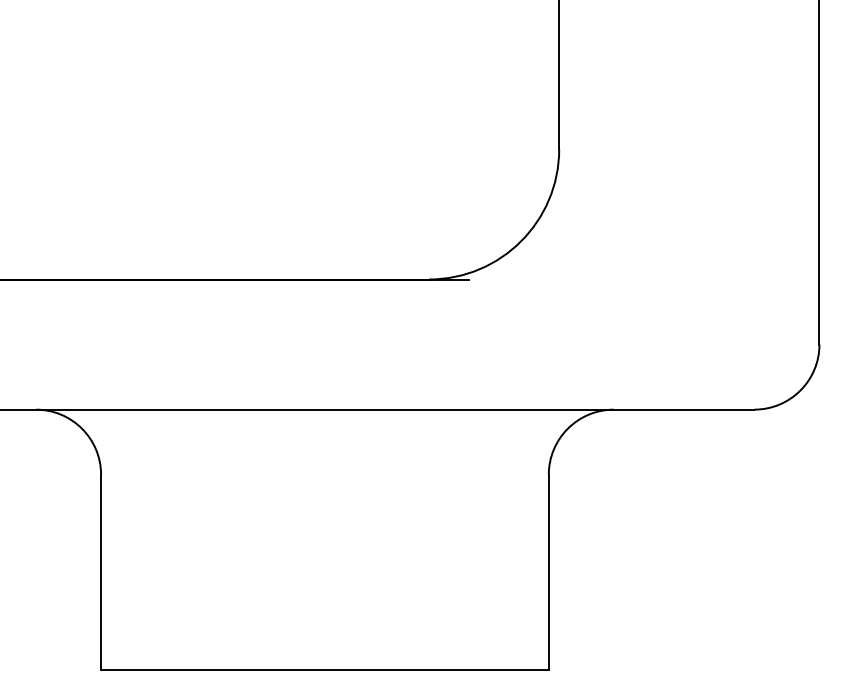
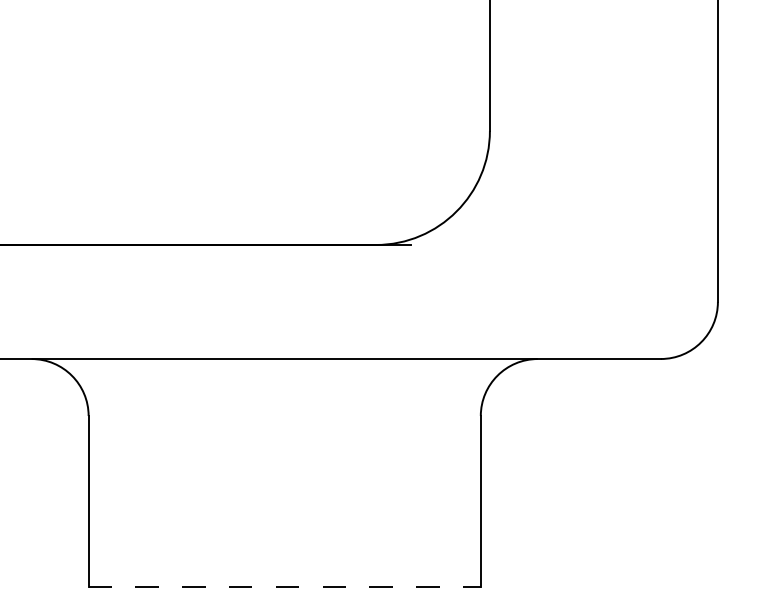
line: (325, 670) -> (285, 587), solid -> dashed

